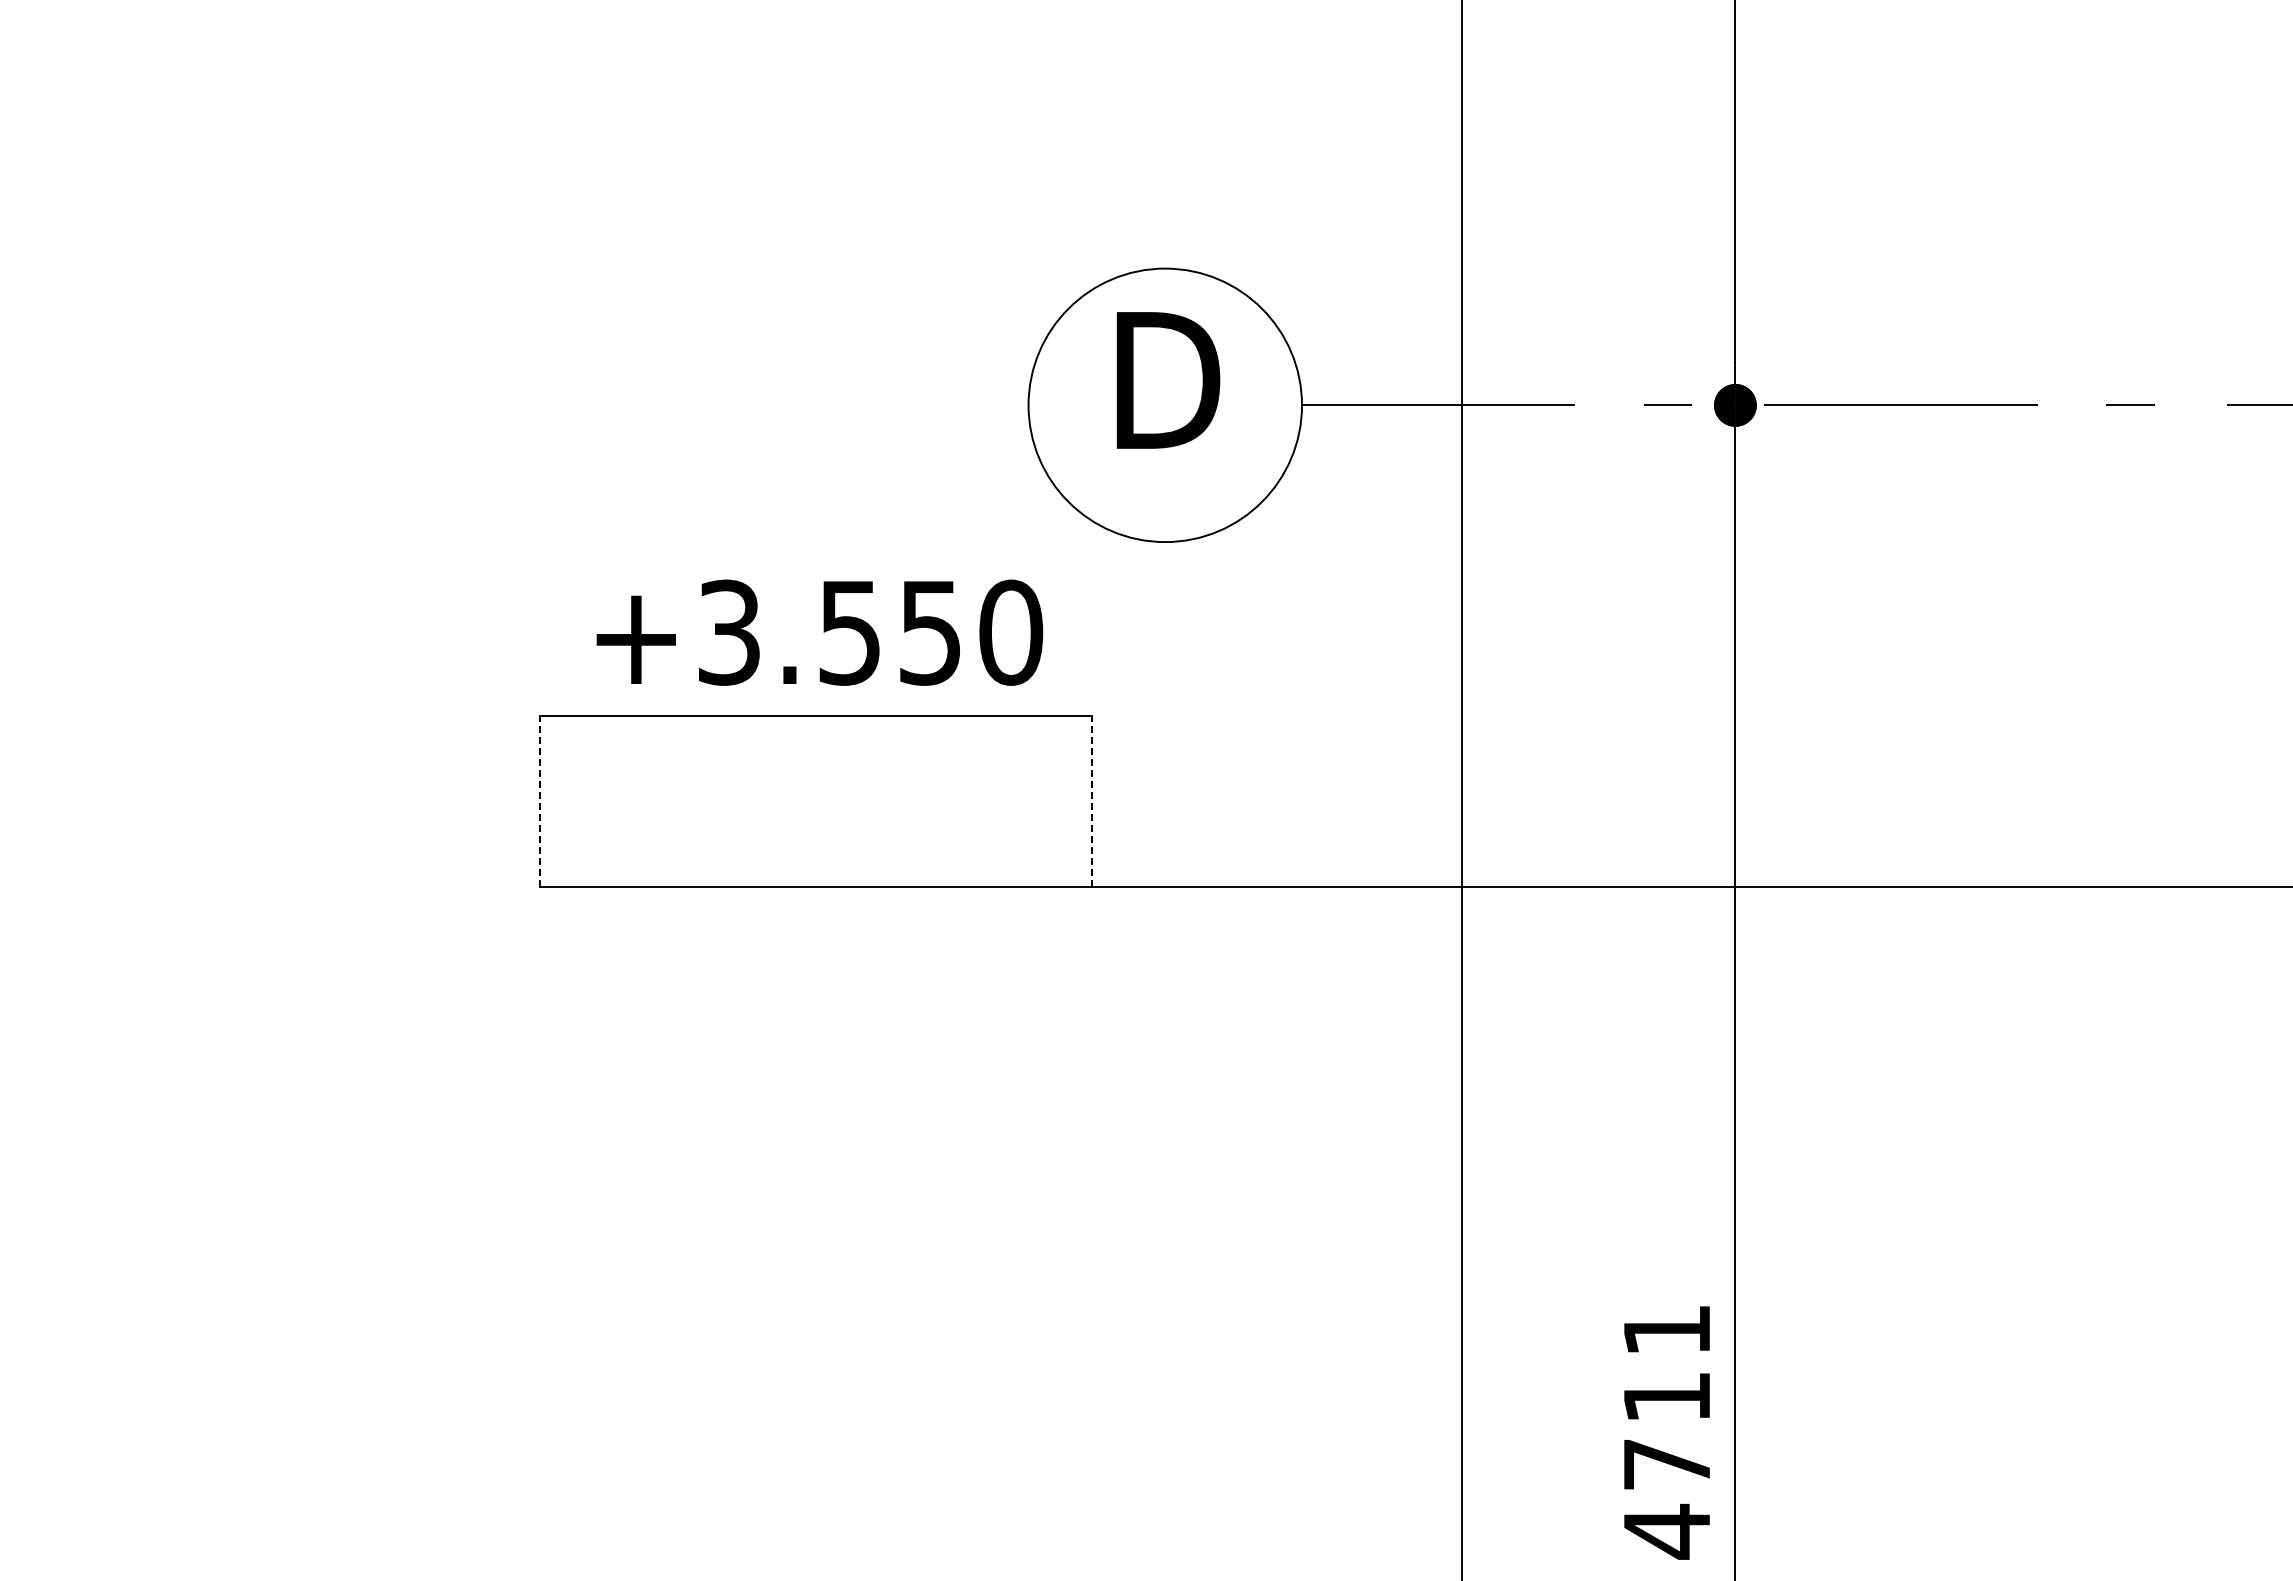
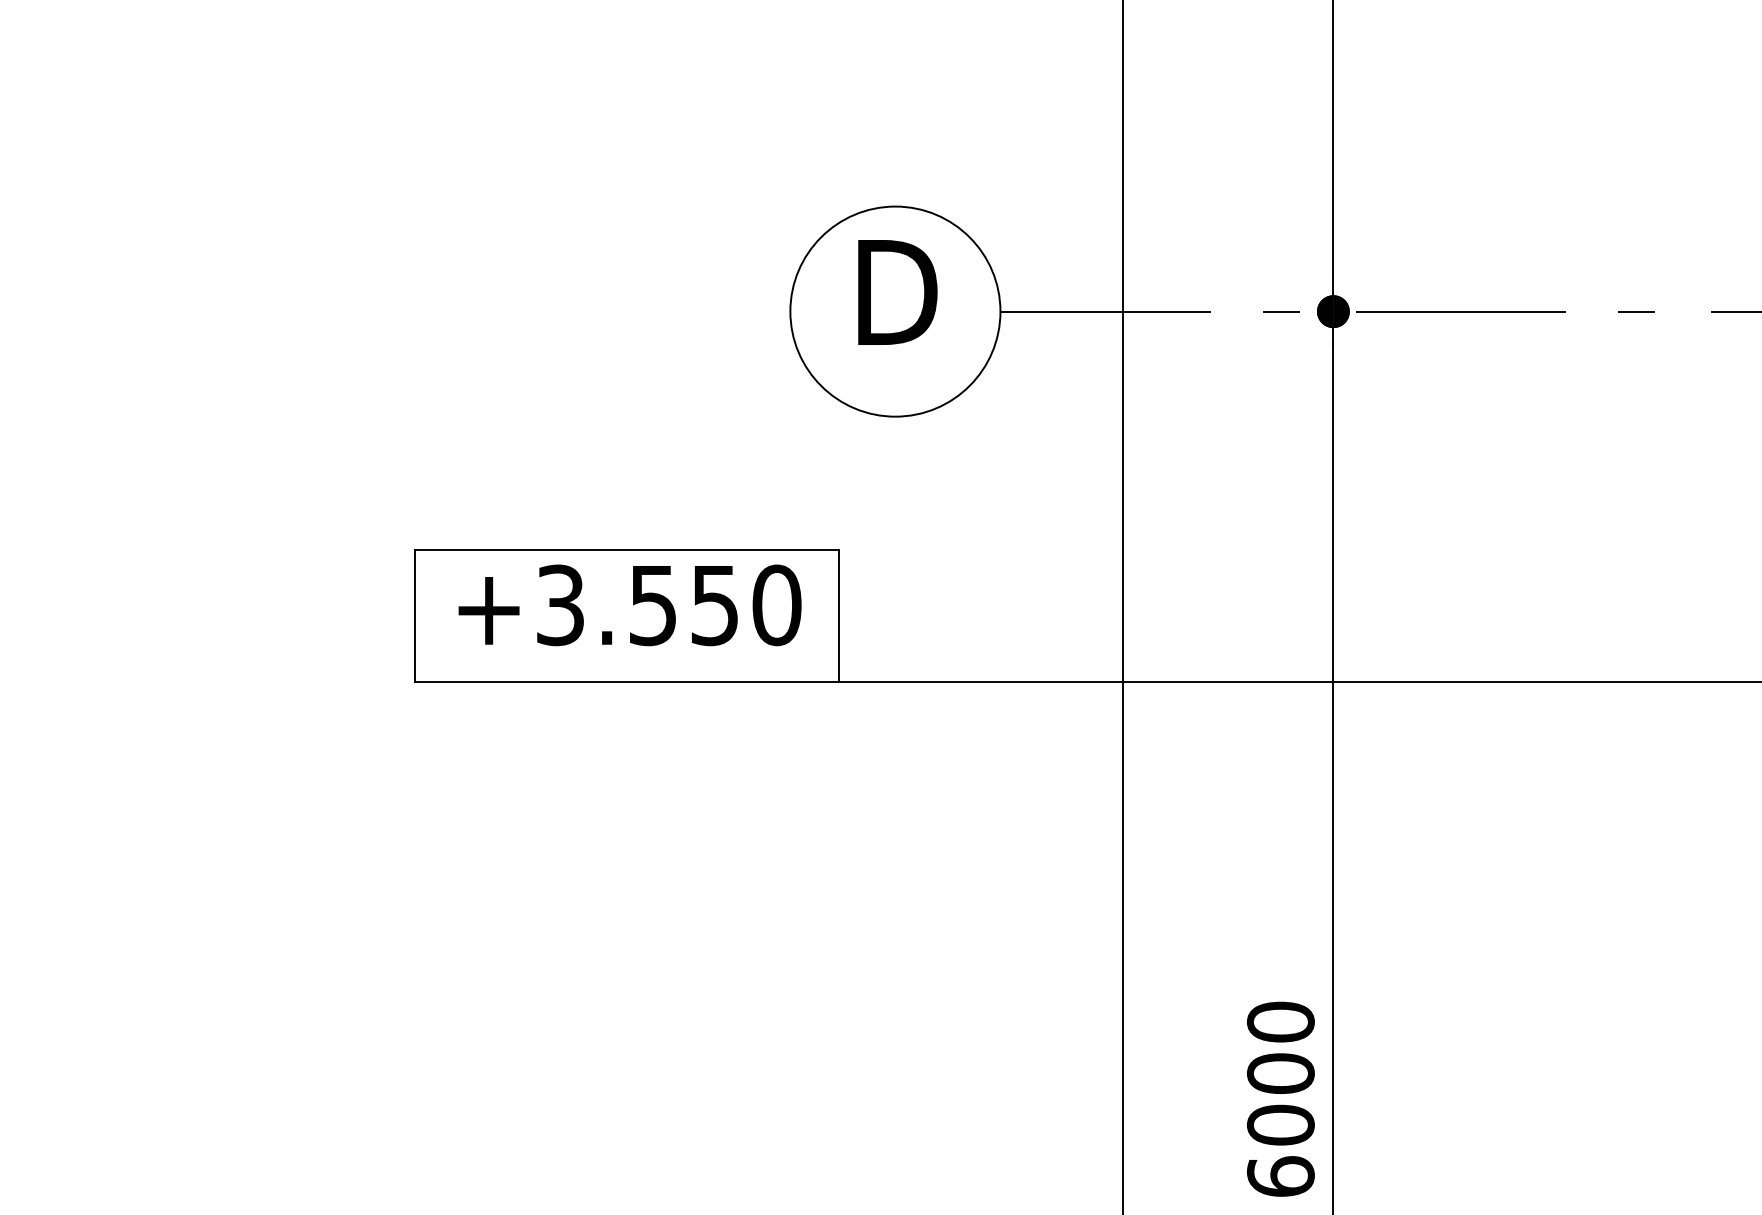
text: (819, 632) -> (629, 605), moved
line: (540, 801) -> (415, 615), dashed -> solid
line: (1092, 801) -> (839, 615), dashed -> solid
text: (1666, 1431) -> (1280, 1099), 4711 -> 6000

